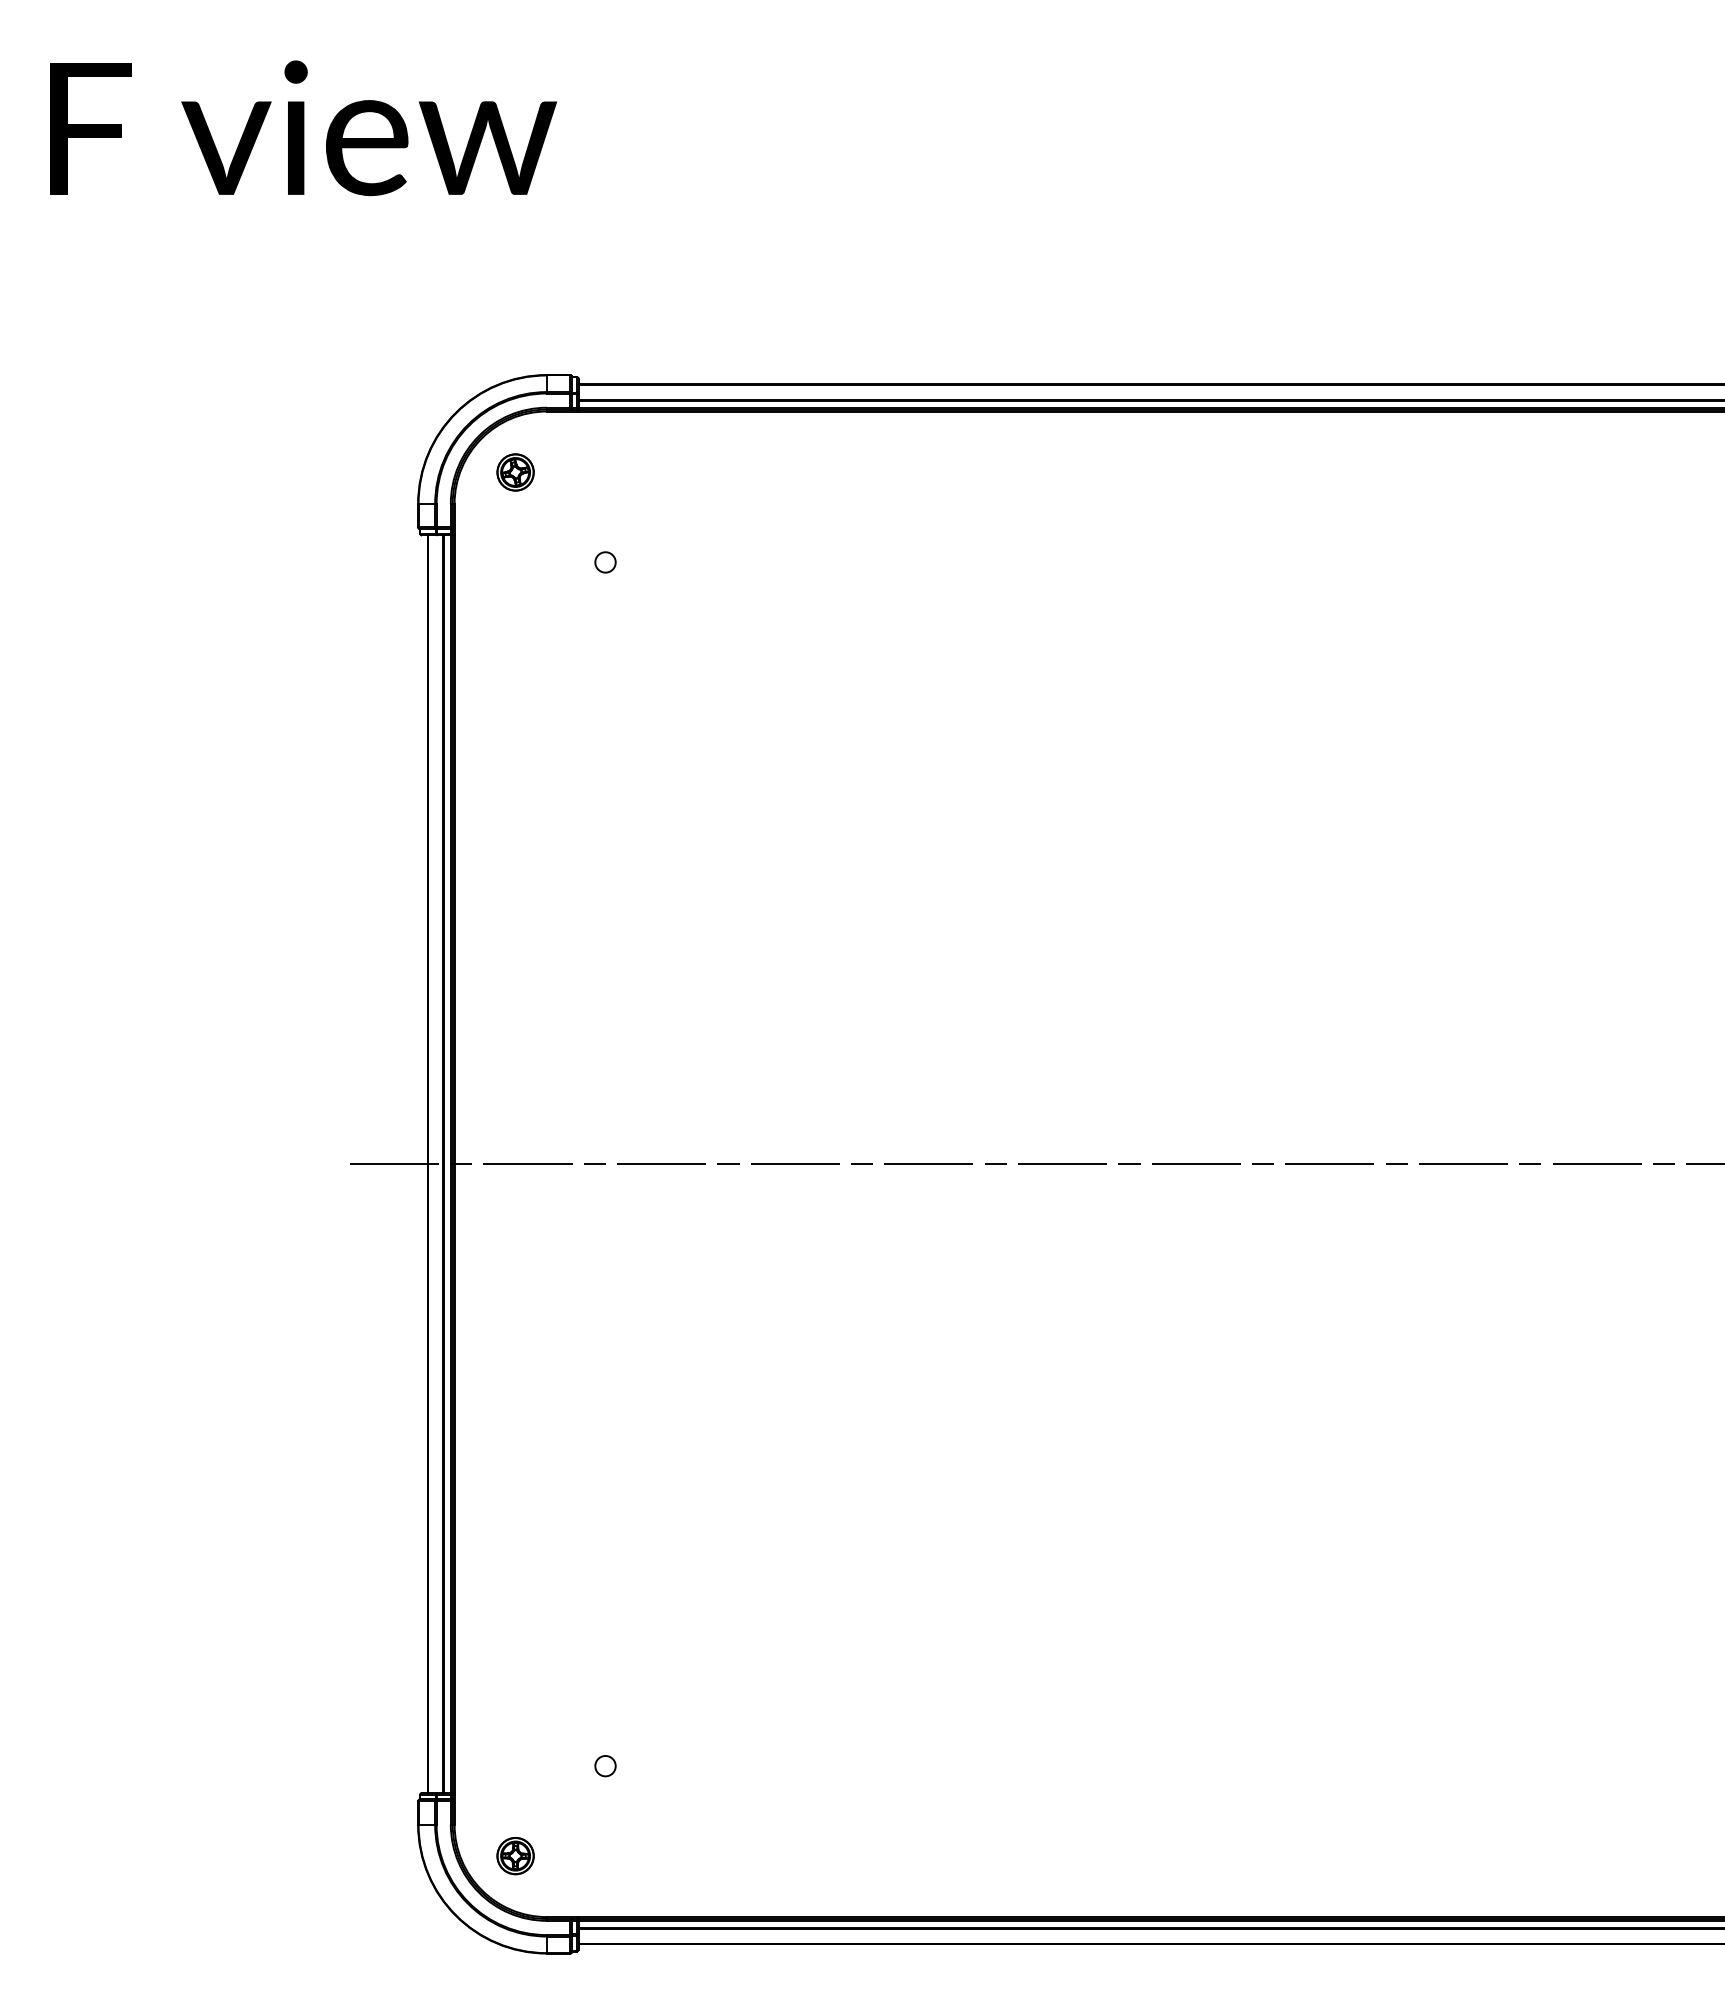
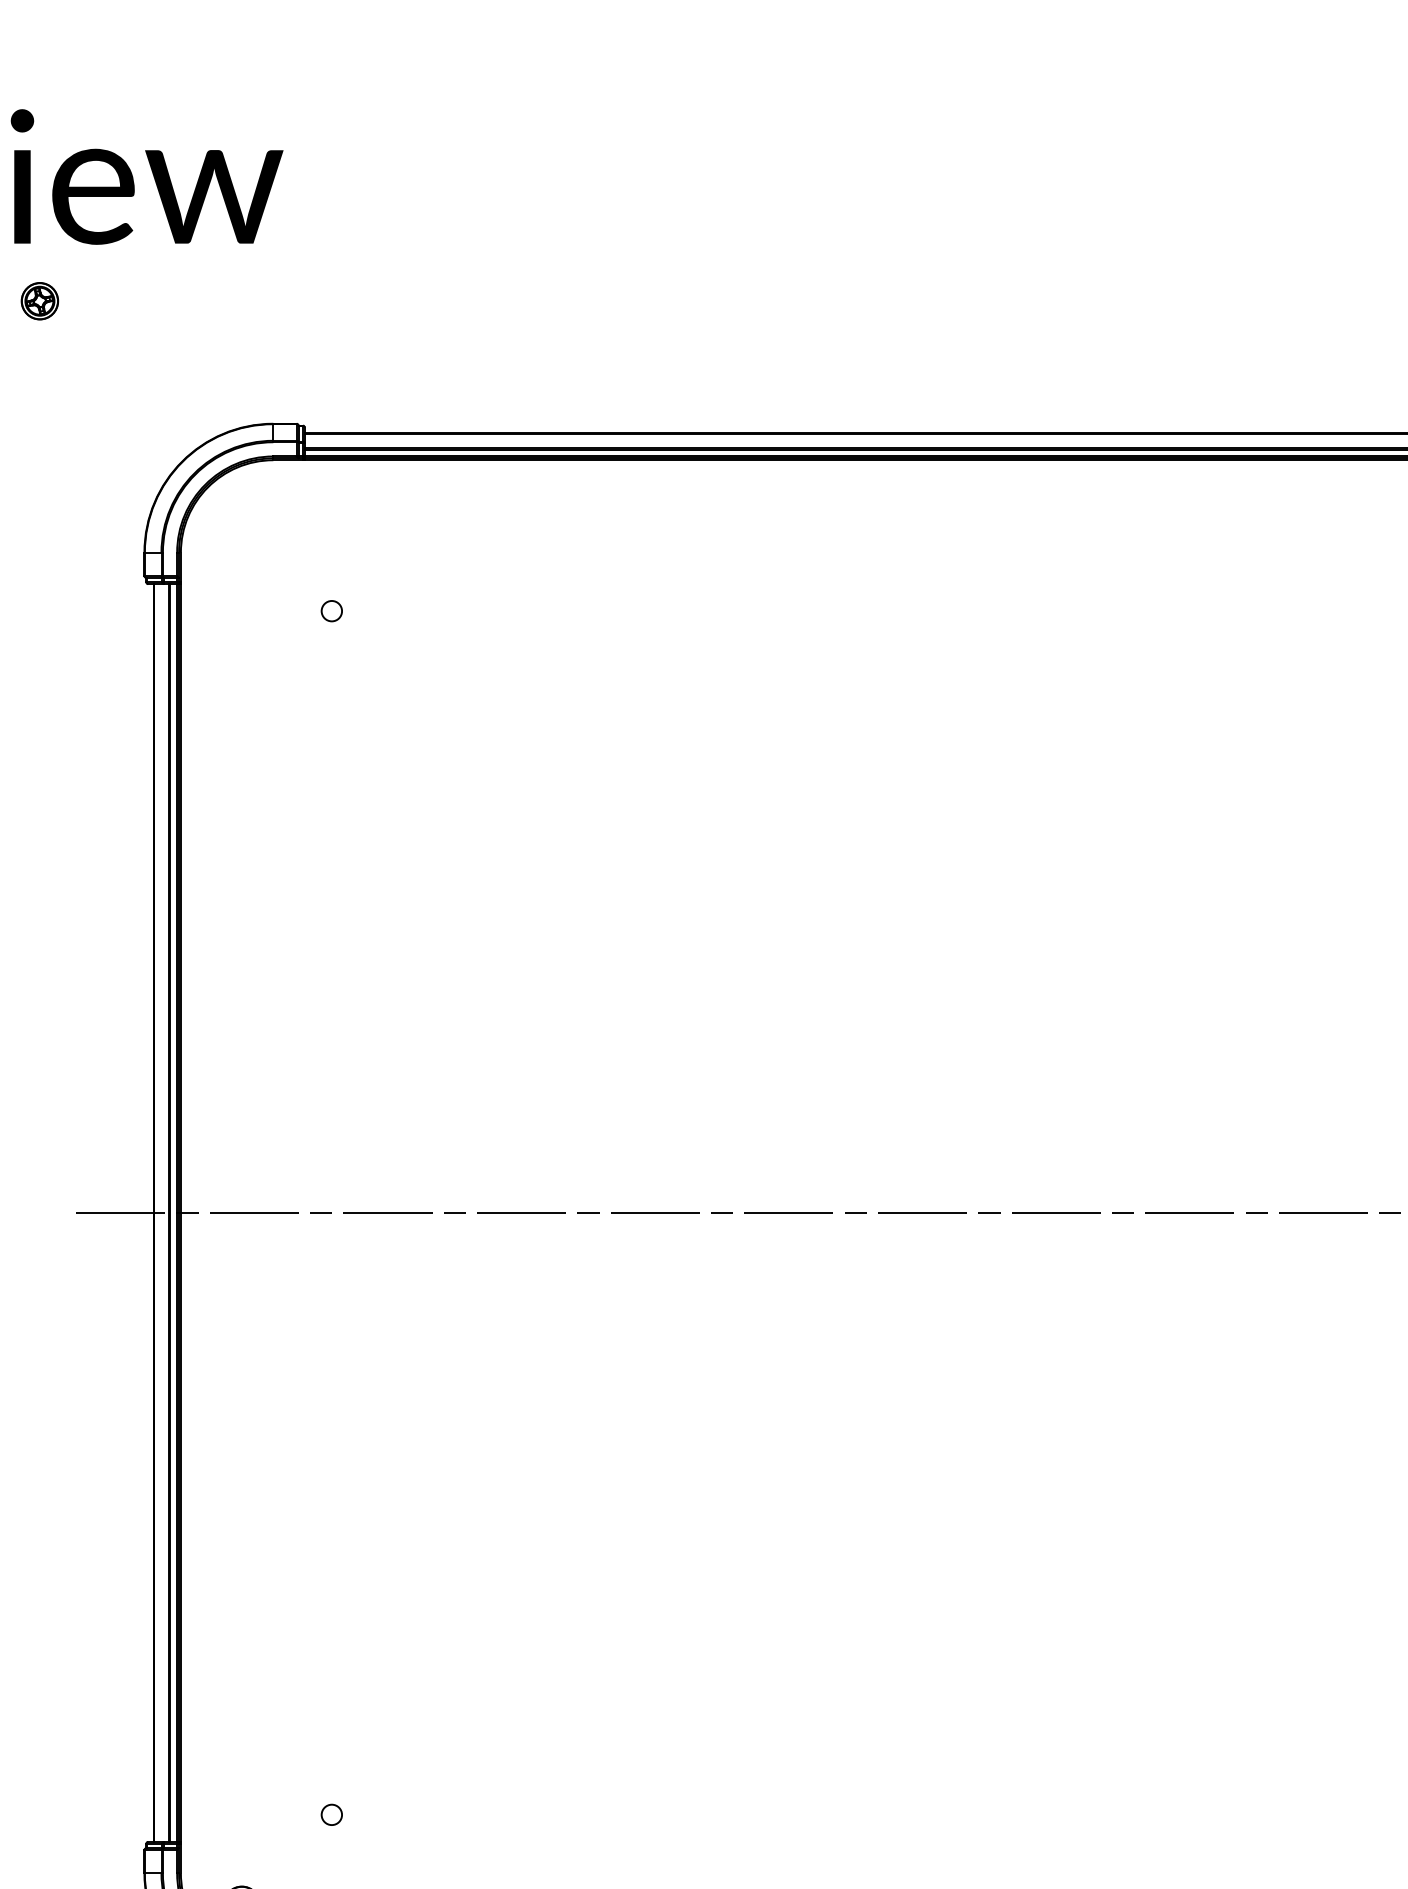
part: (515, 472) -> (39, 301), moved

